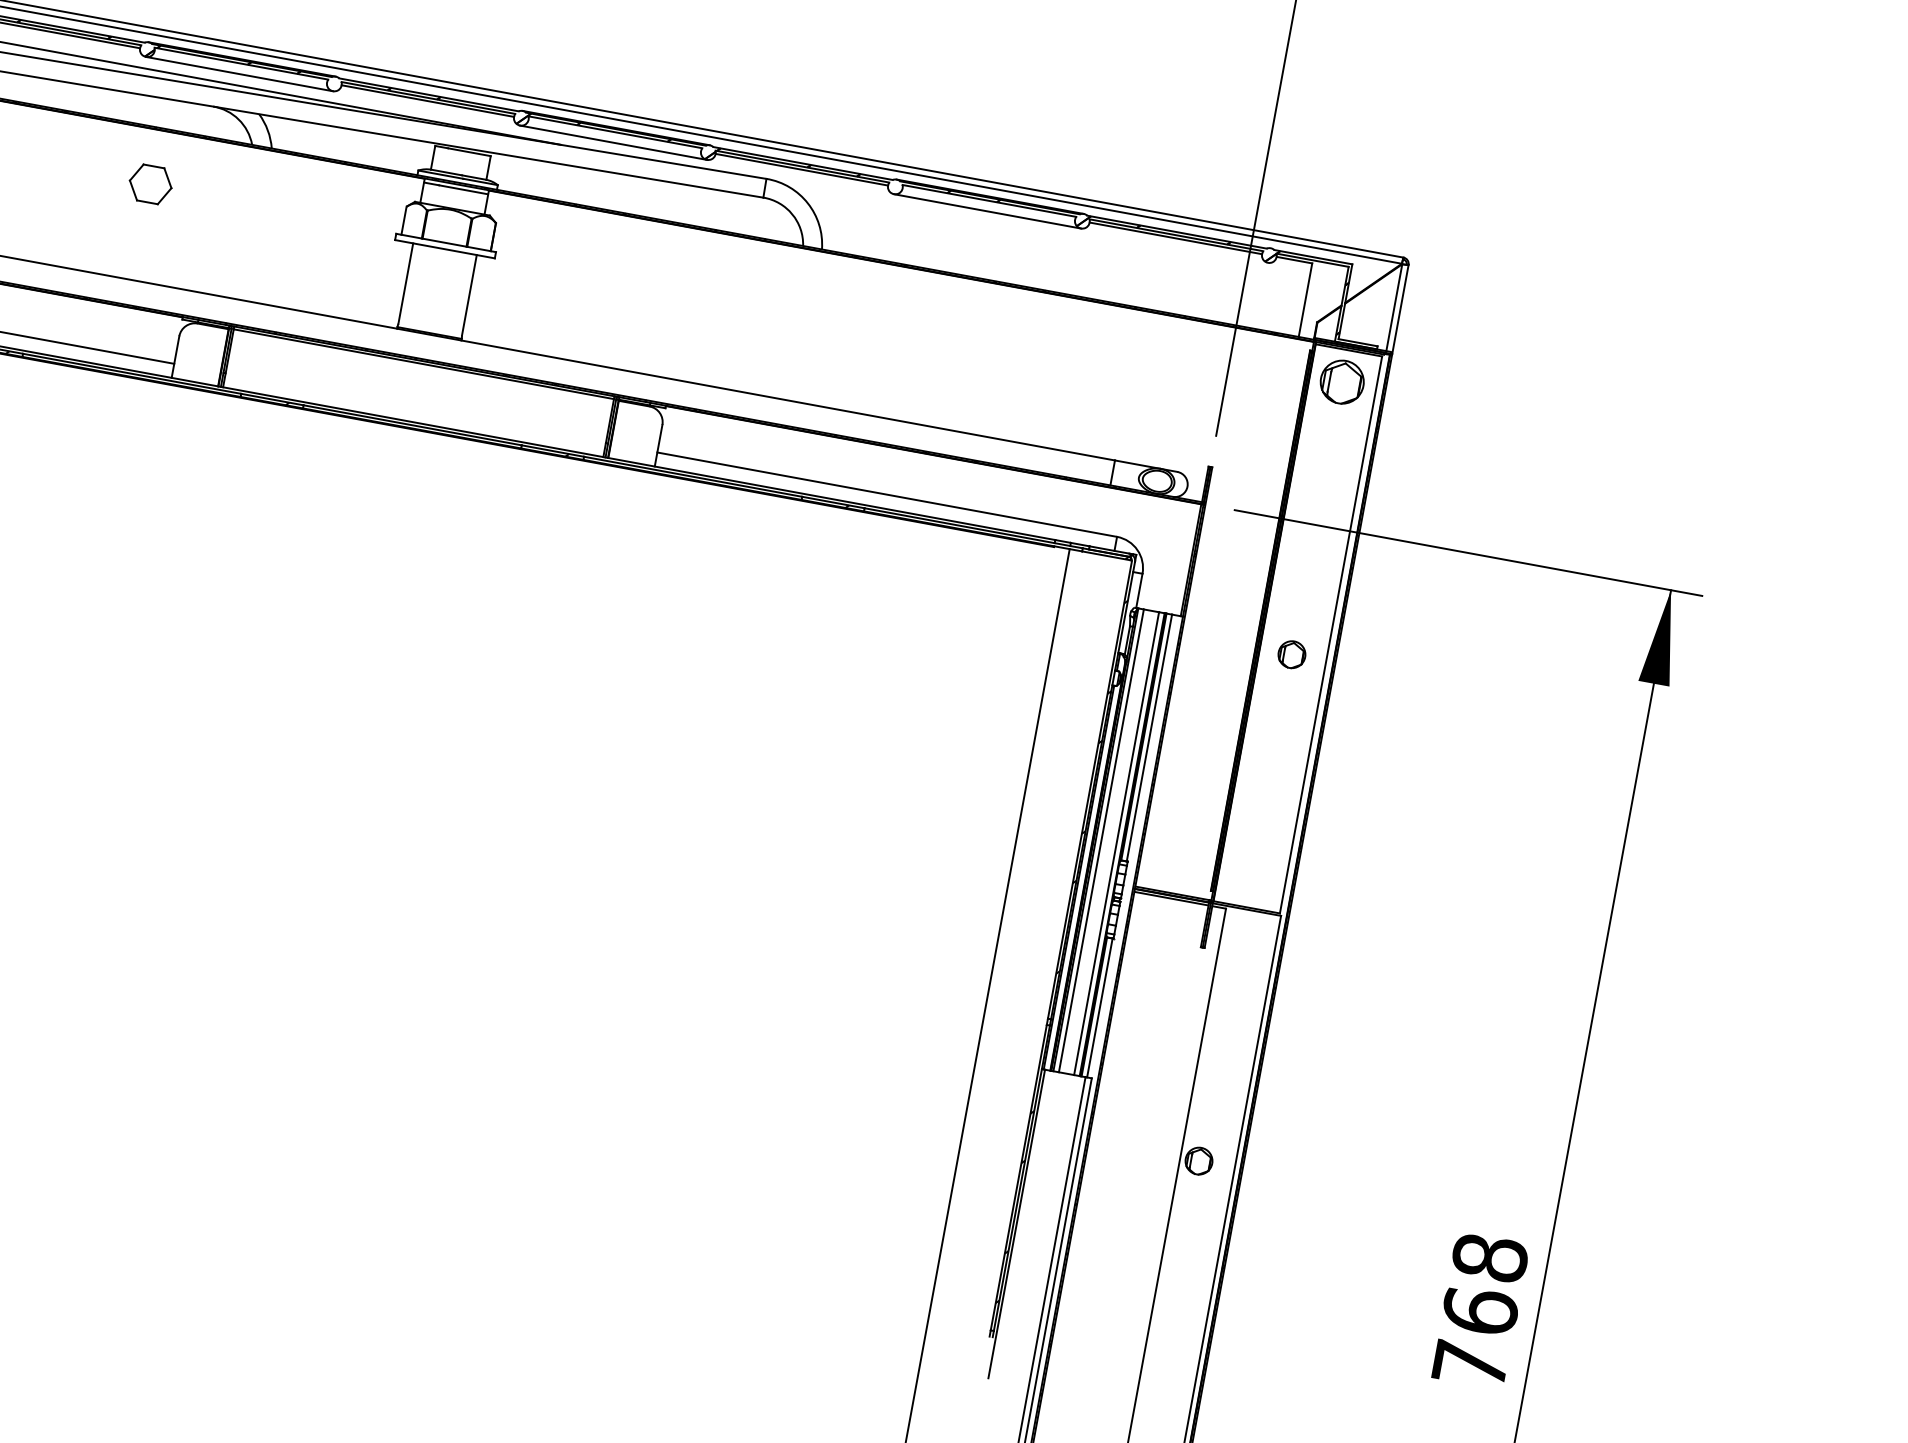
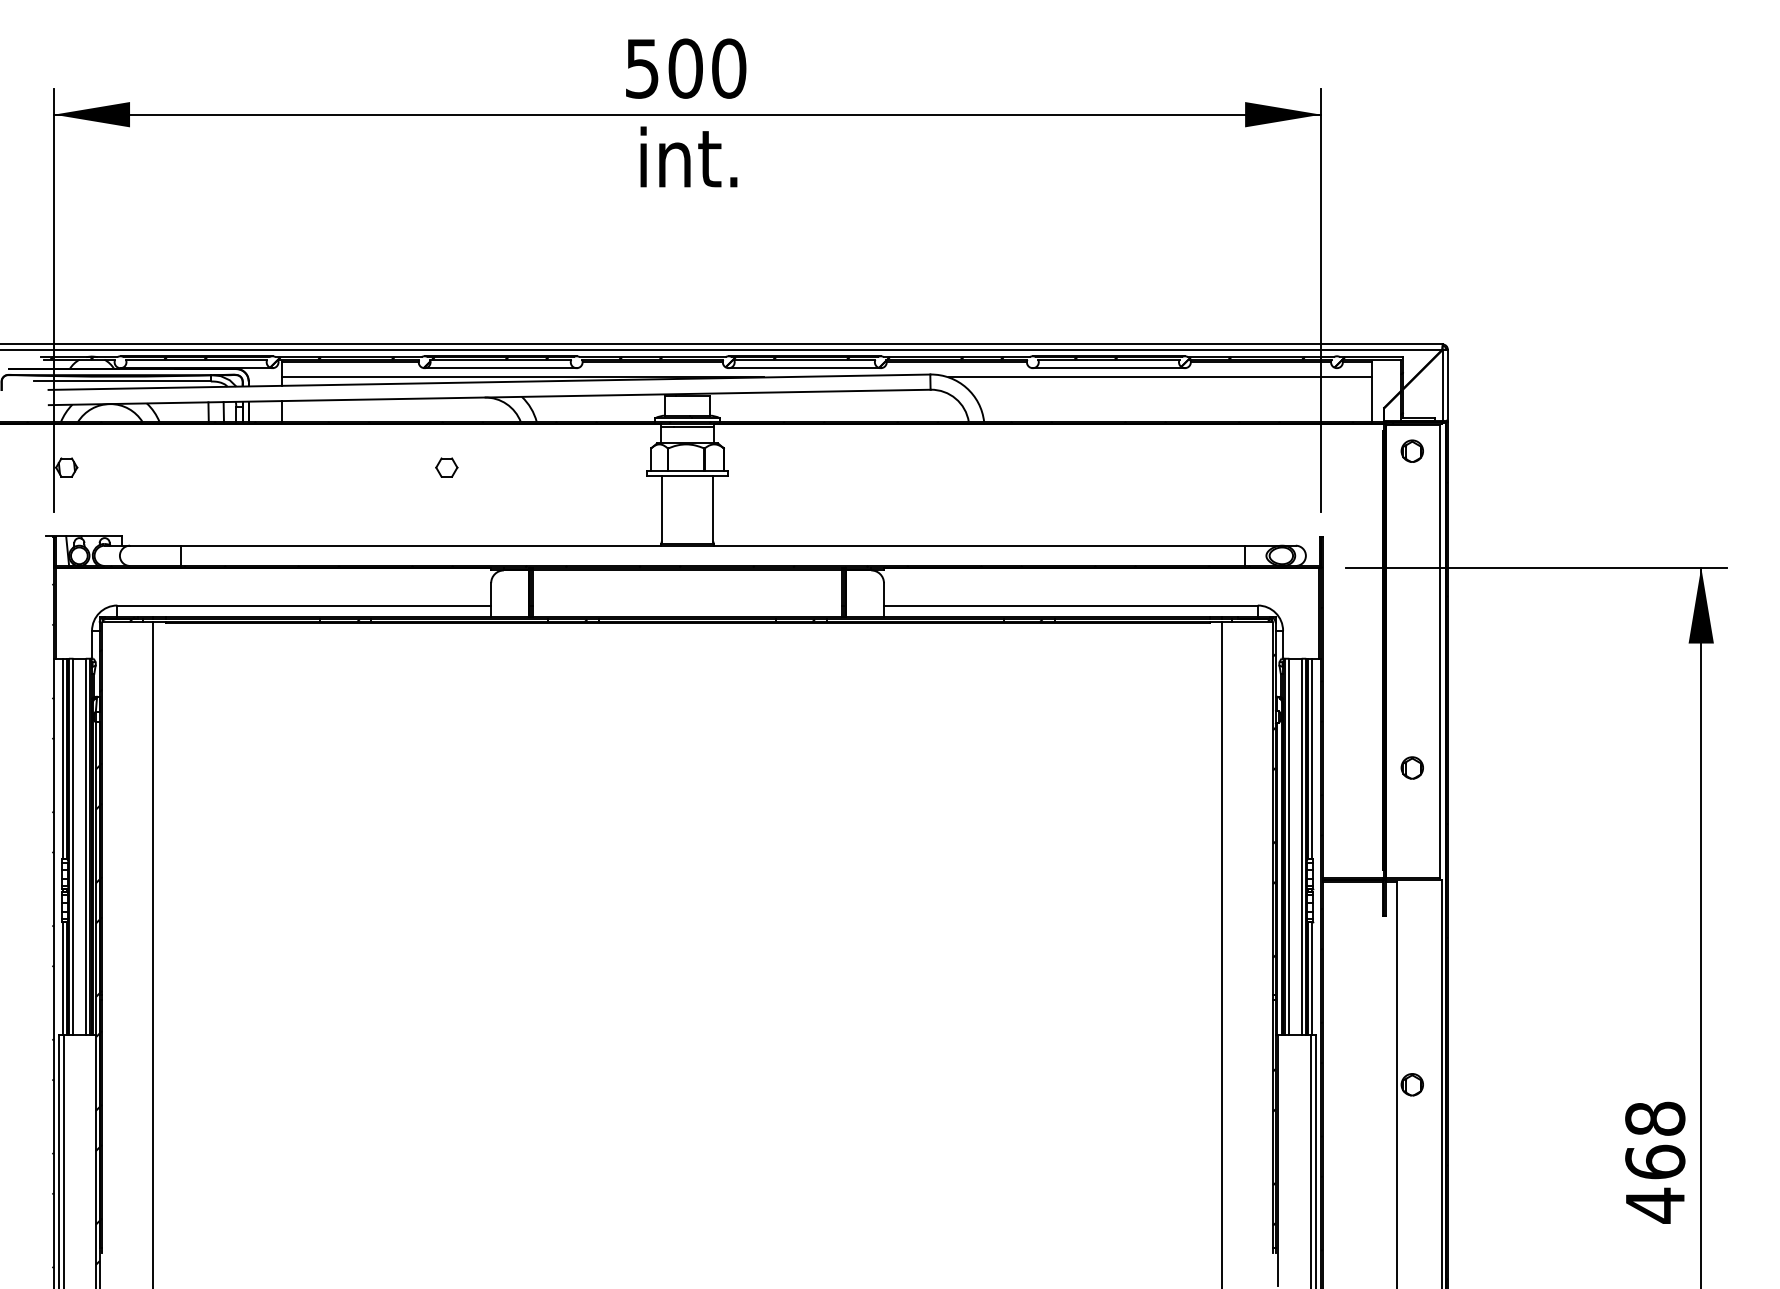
part: (150, 184) -> (446, 467), size x0.62
line: (1047, 234) -> (1159, 377), added
part: (1341, 380) -> (1411, 450), size x0.62
part: (1291, 653) -> (1411, 767), moved
text: (1470, 1364) -> (1655, 1205), 768 -> 468

